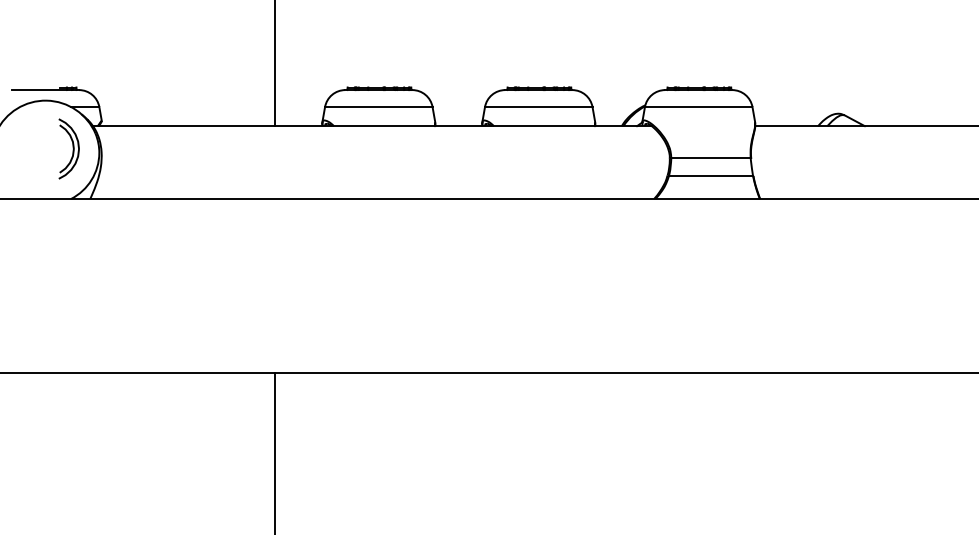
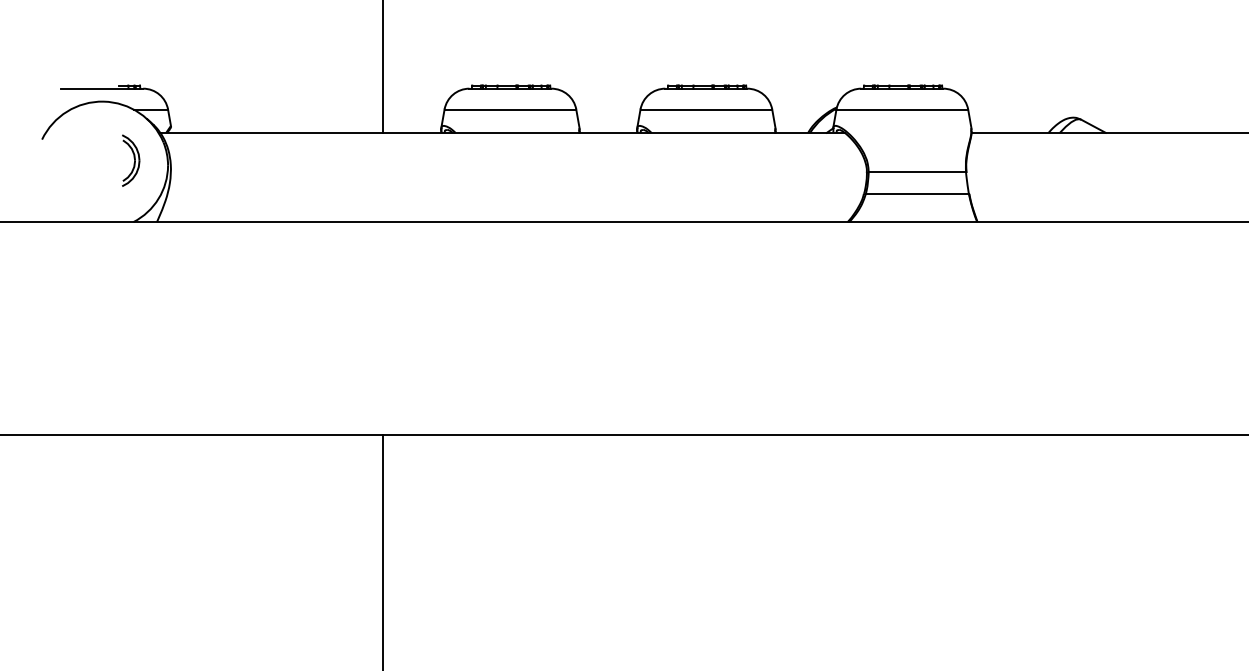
part: (68, 148) -> (130, 160), size x0.7

